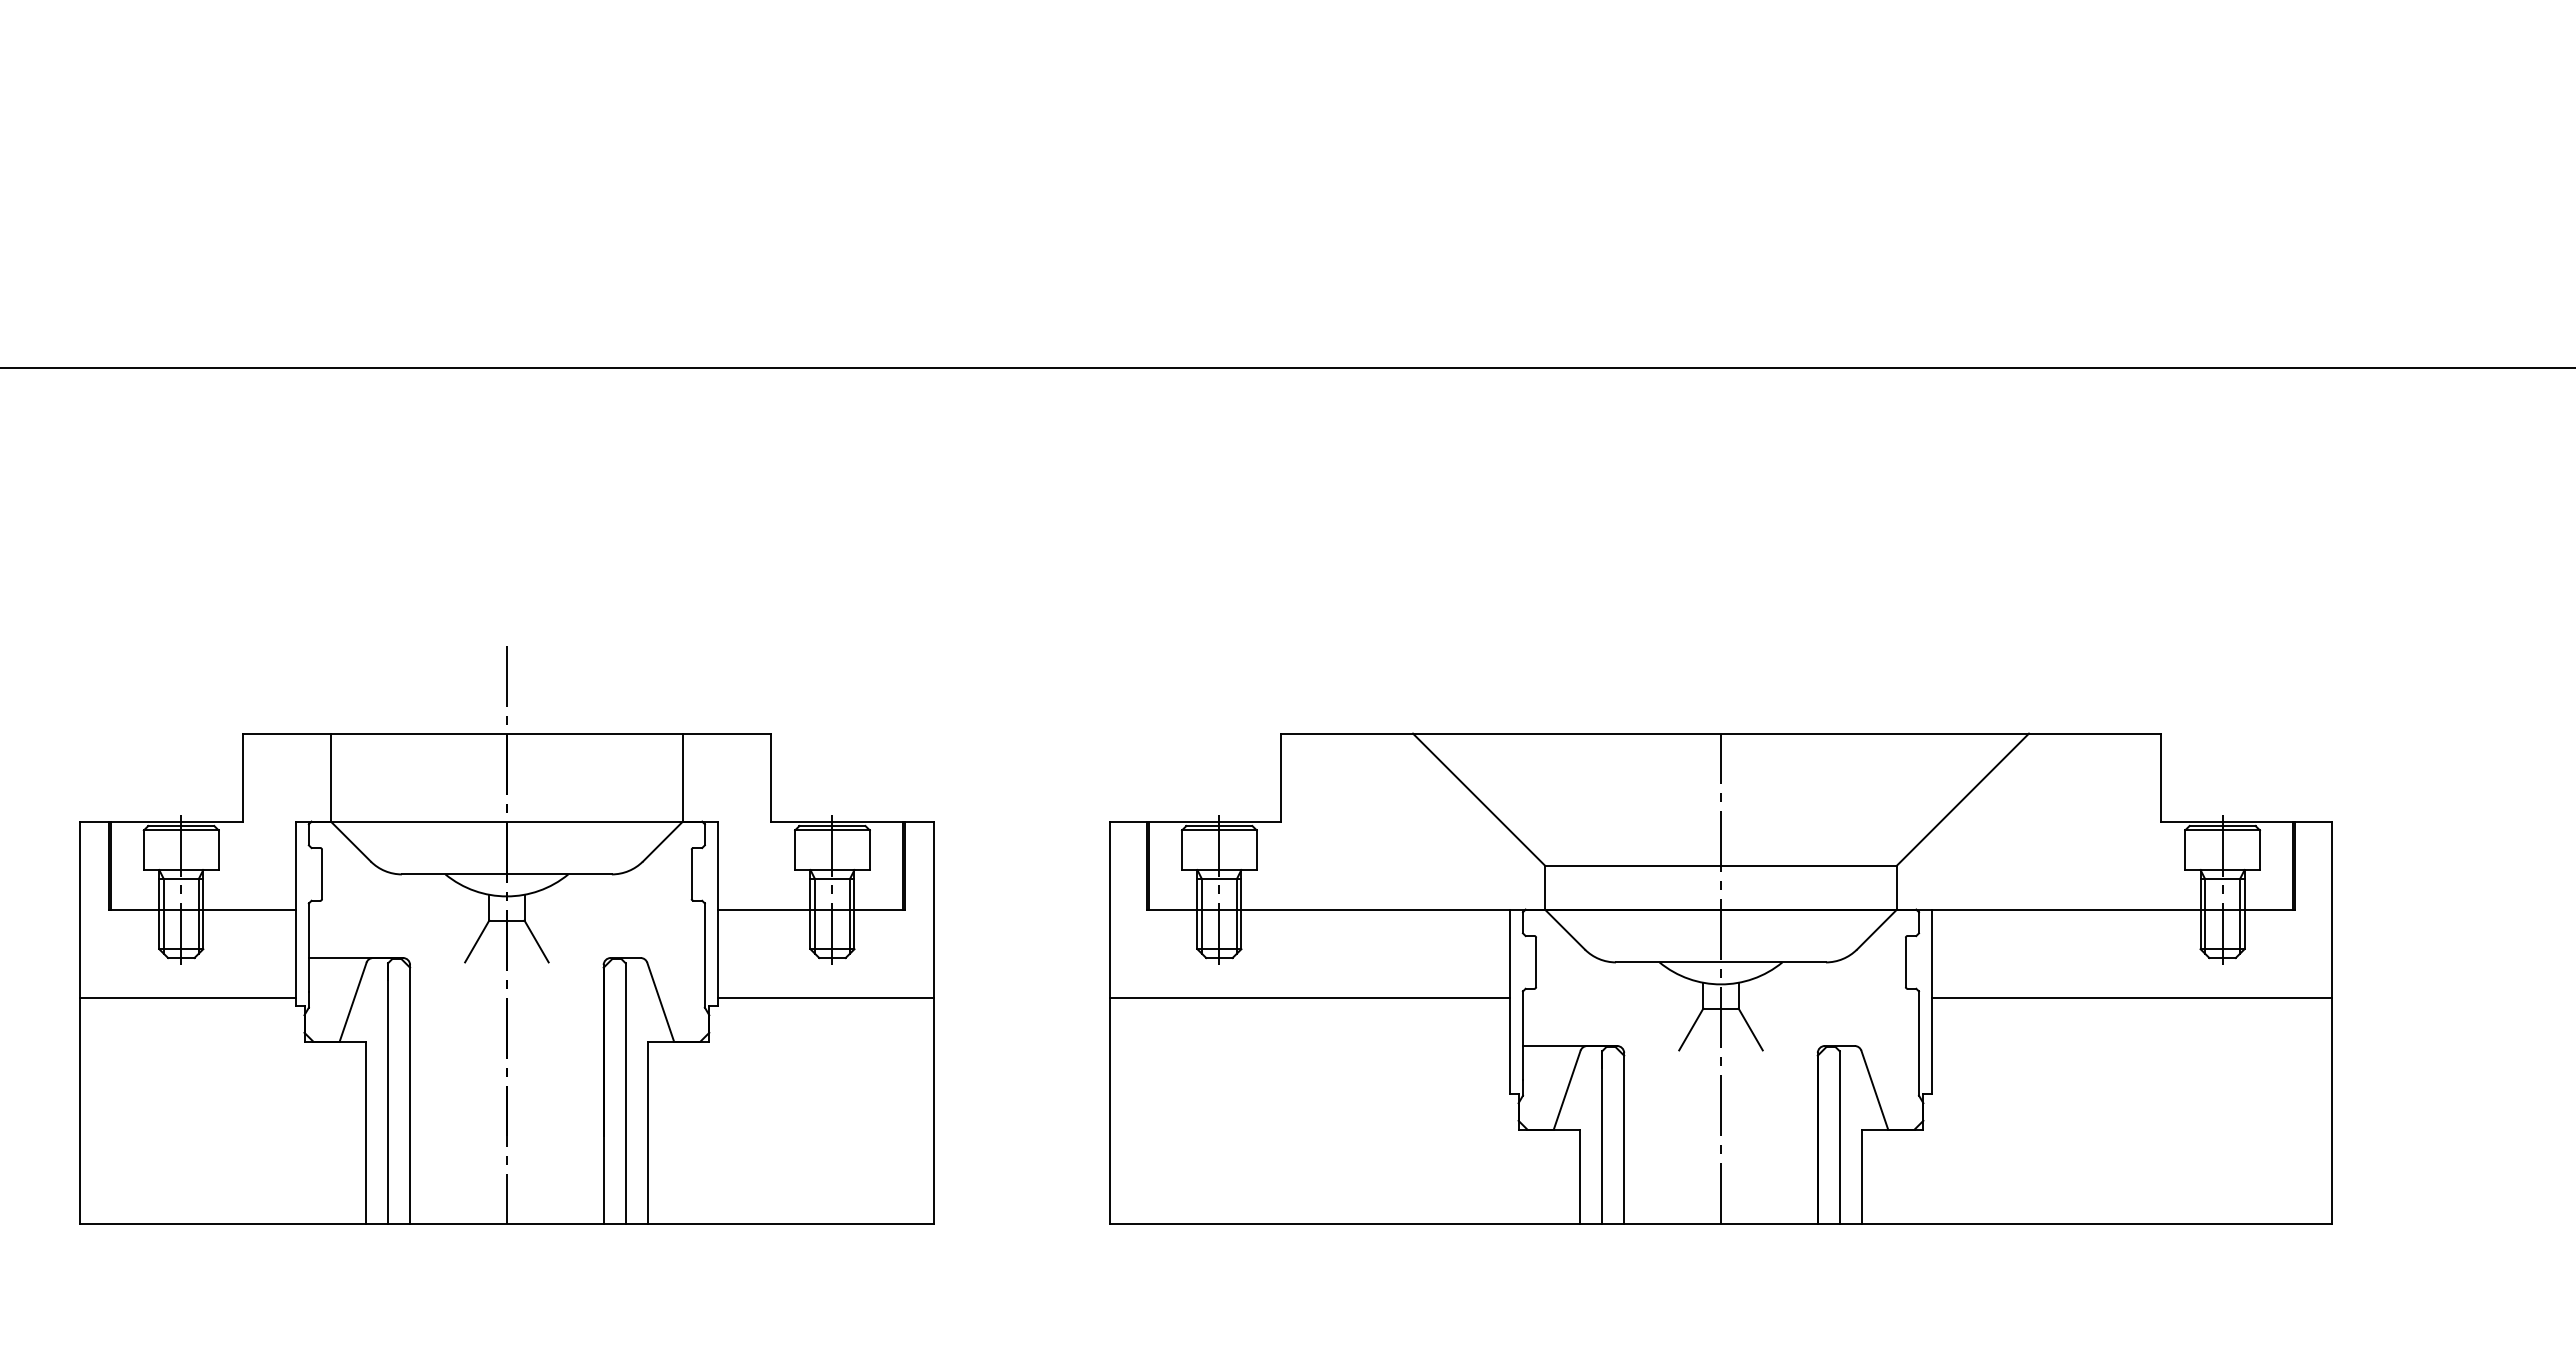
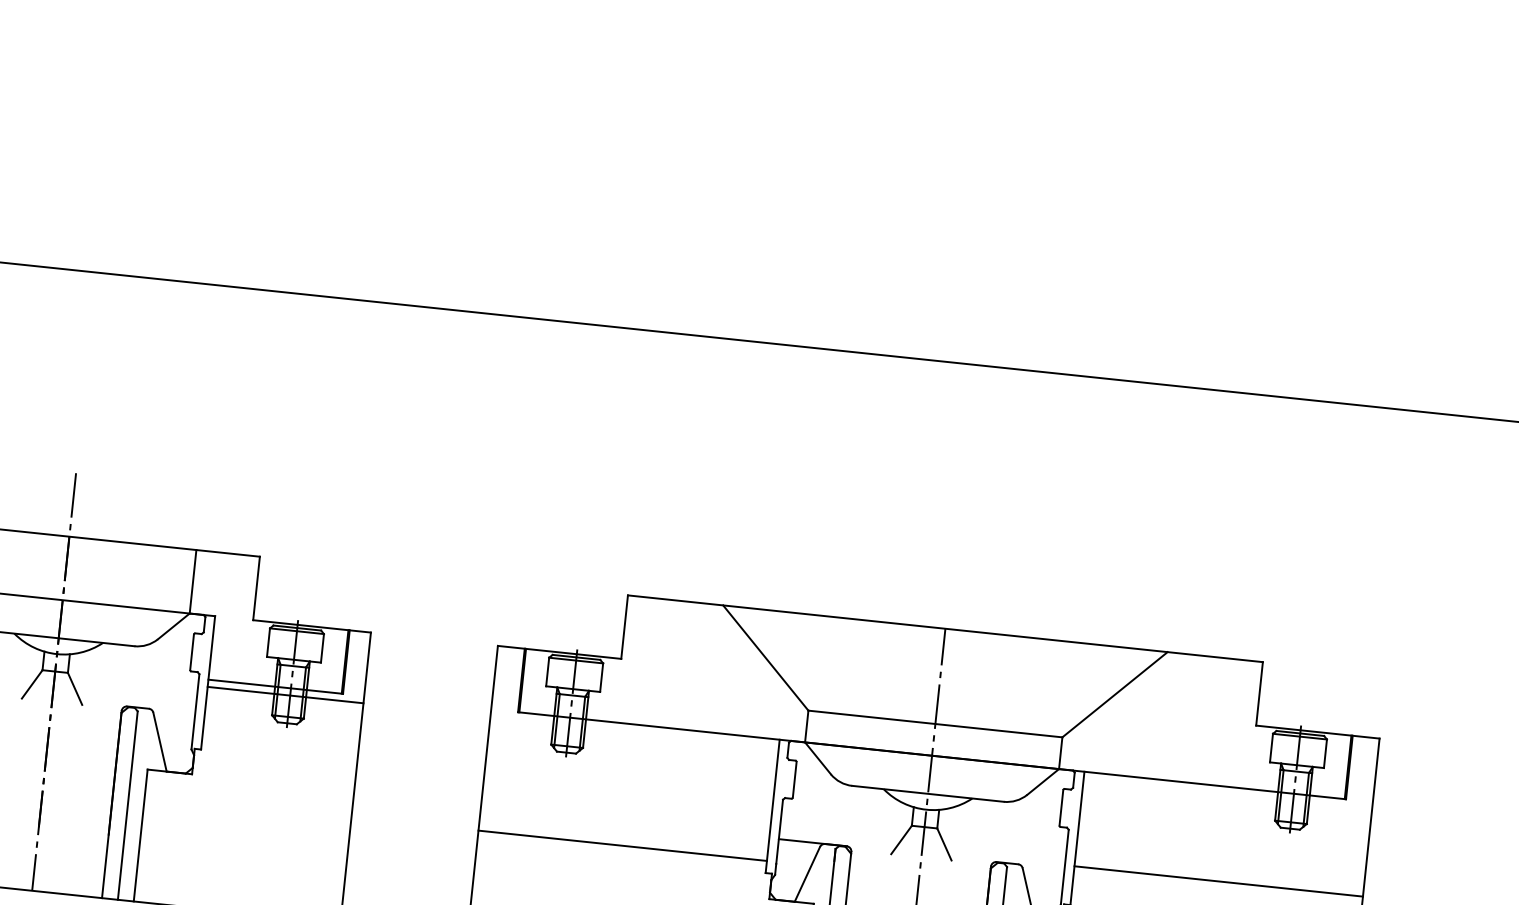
line: (826, 997) -> (285, 695), moved
line: (1309, 997) -> (622, 845), moved
line: (2131, 997) -> (1218, 881), moved

